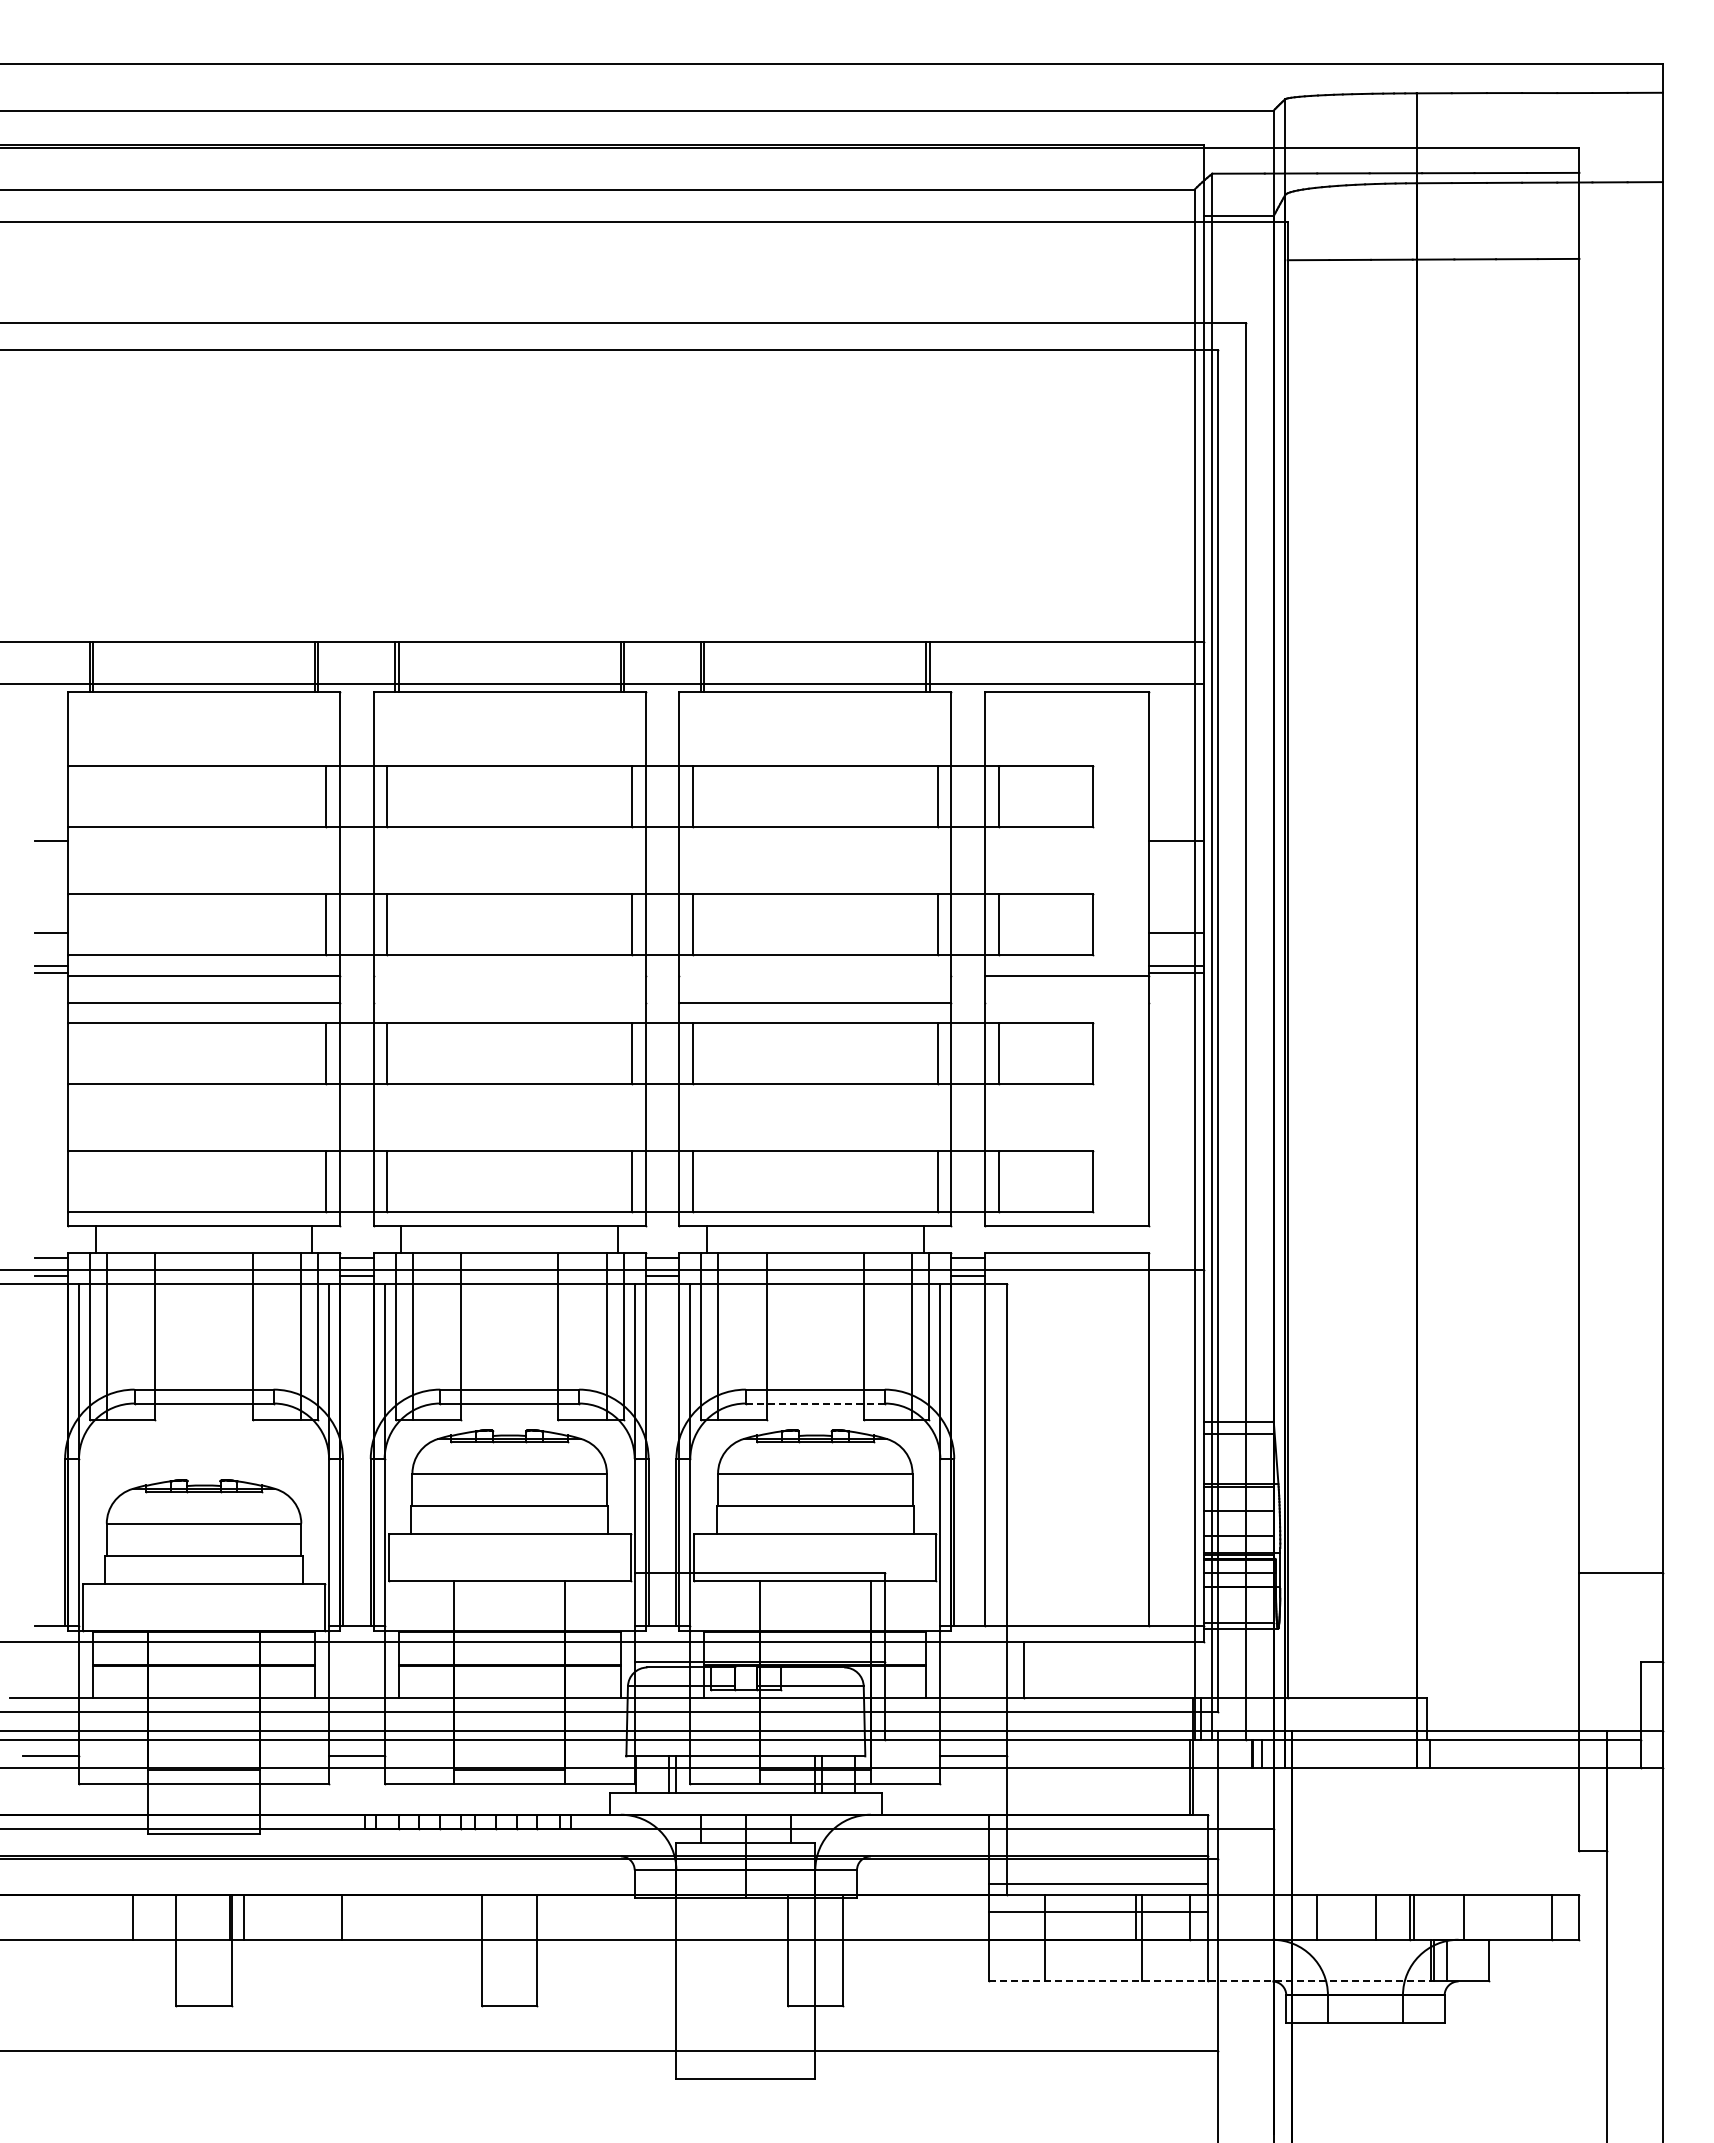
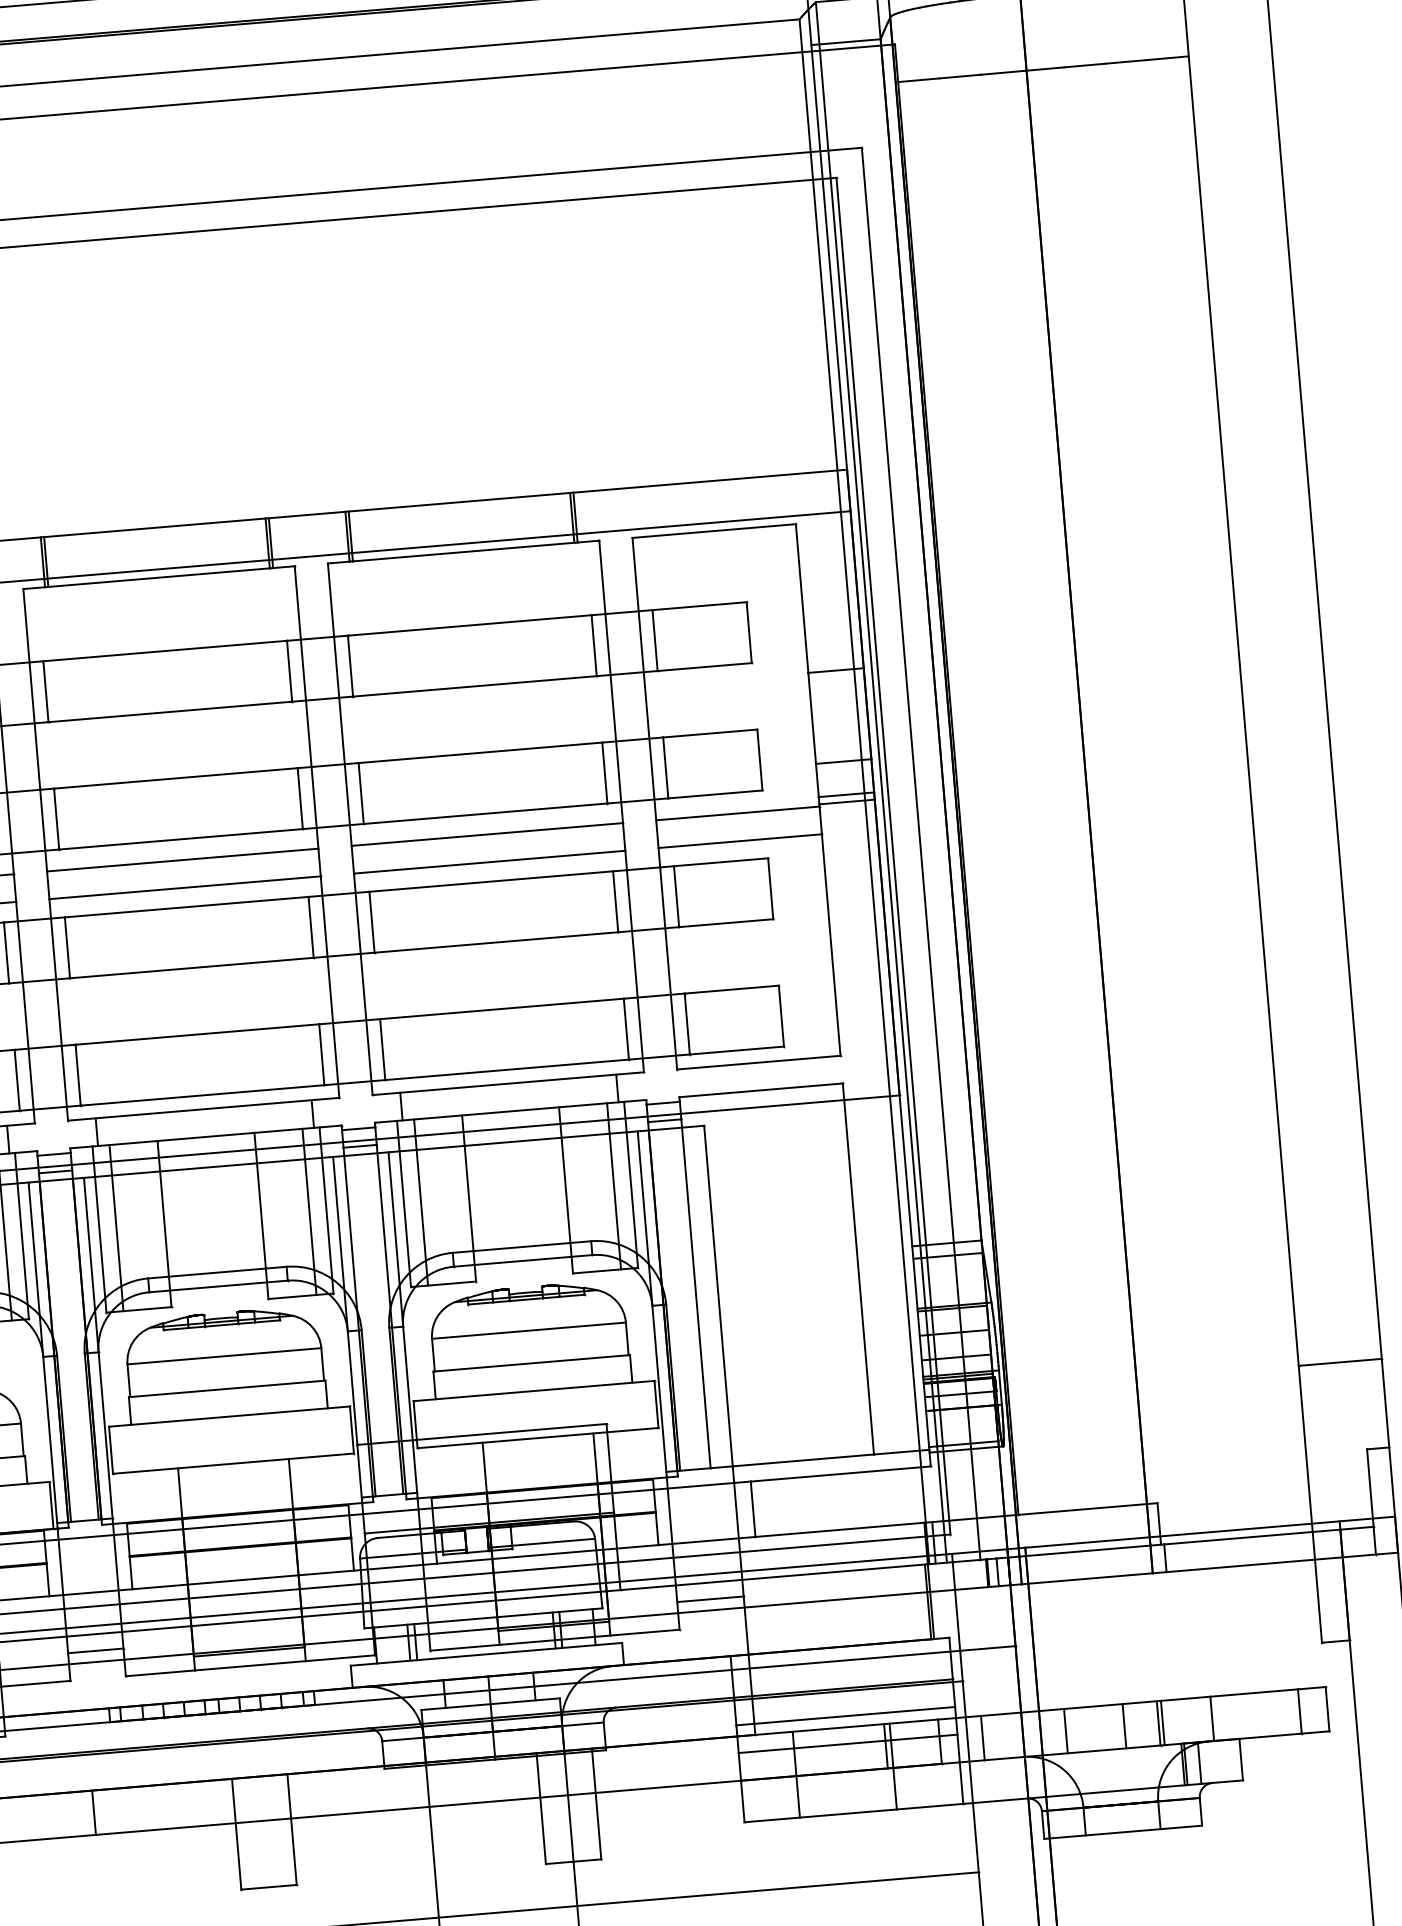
line: (509, 975) -> (182, 859), added
line: (815, 975) -> (487, 834), added
line: (509, 1003) -> (184, 887), added
line: (1066, 1003) -> (739, 841), added
line: (815, 1403) -> (523, 1260), dashed -> solid
line: (1233, 1917) -> (982, 1738), added
line: (1211, 1981) -> (966, 1803), dashed -> solid

